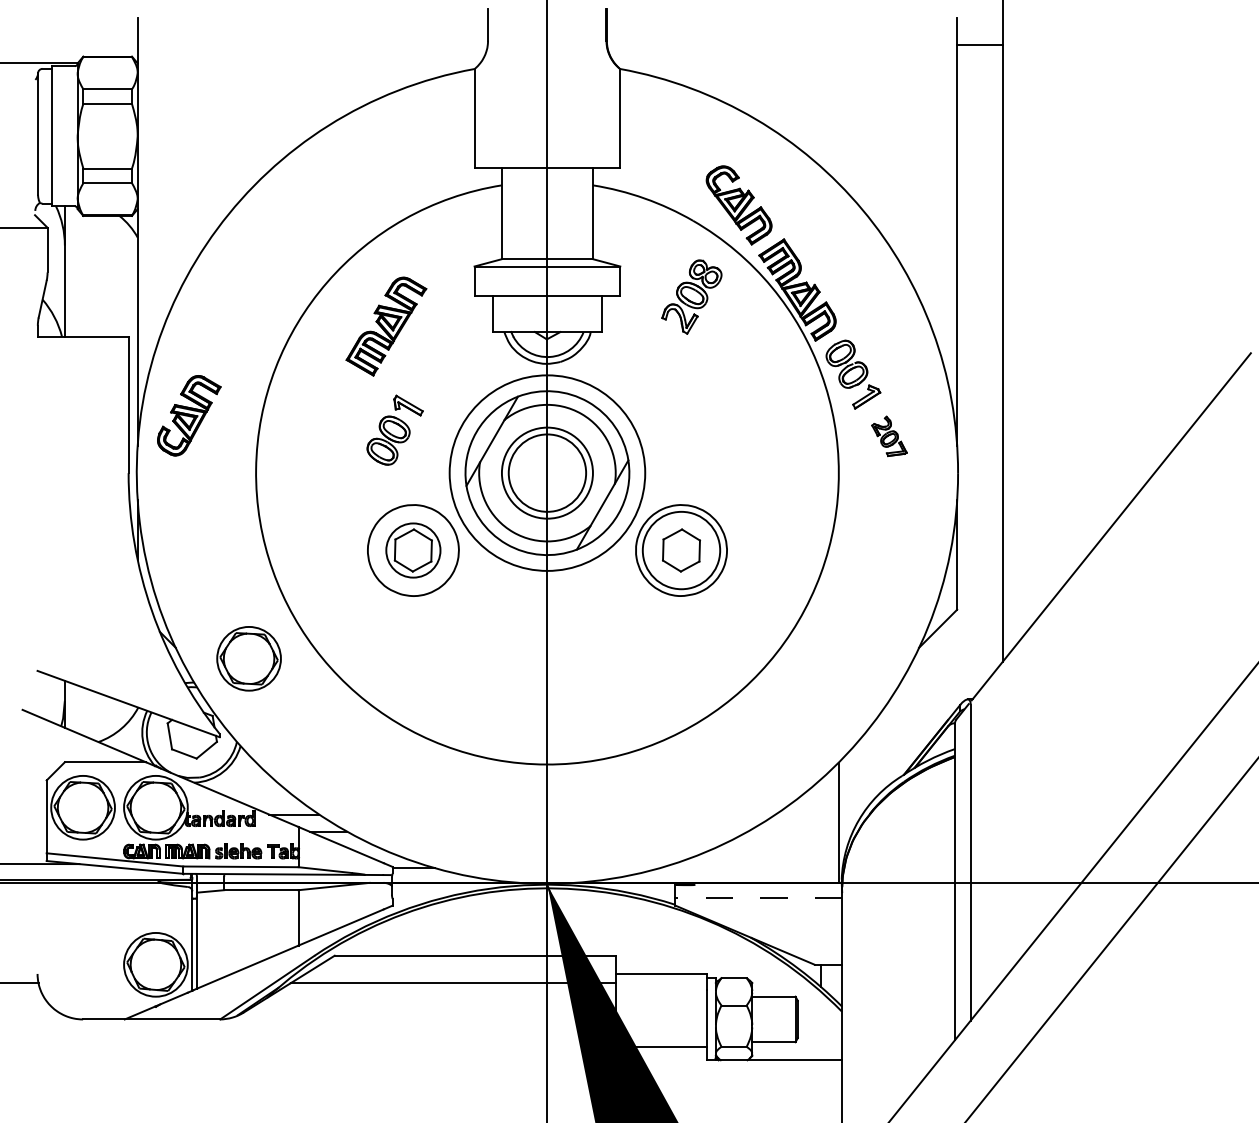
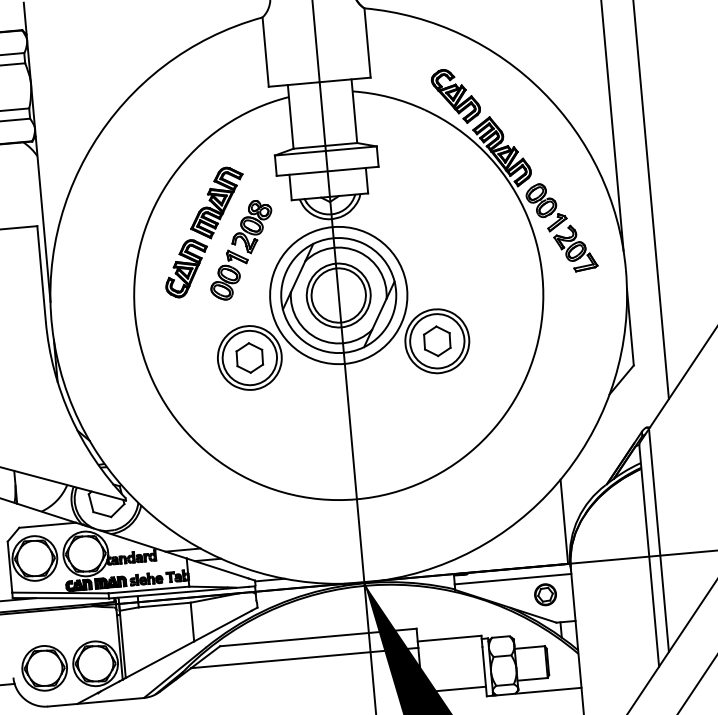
part: (691, 296) -> (251, 226), moved
part: (189, 415) -> (186, 268), moved
part: (889, 436) -> (575, 248), size x1.67
circle: (413, 550) -> (249, 357), size x1.43
part: (248, 658) -> (44, 668), moved
line: (758, 897) -> (512, 579), dashed -> solid
part: (802, 923) -> (545, 594), added

